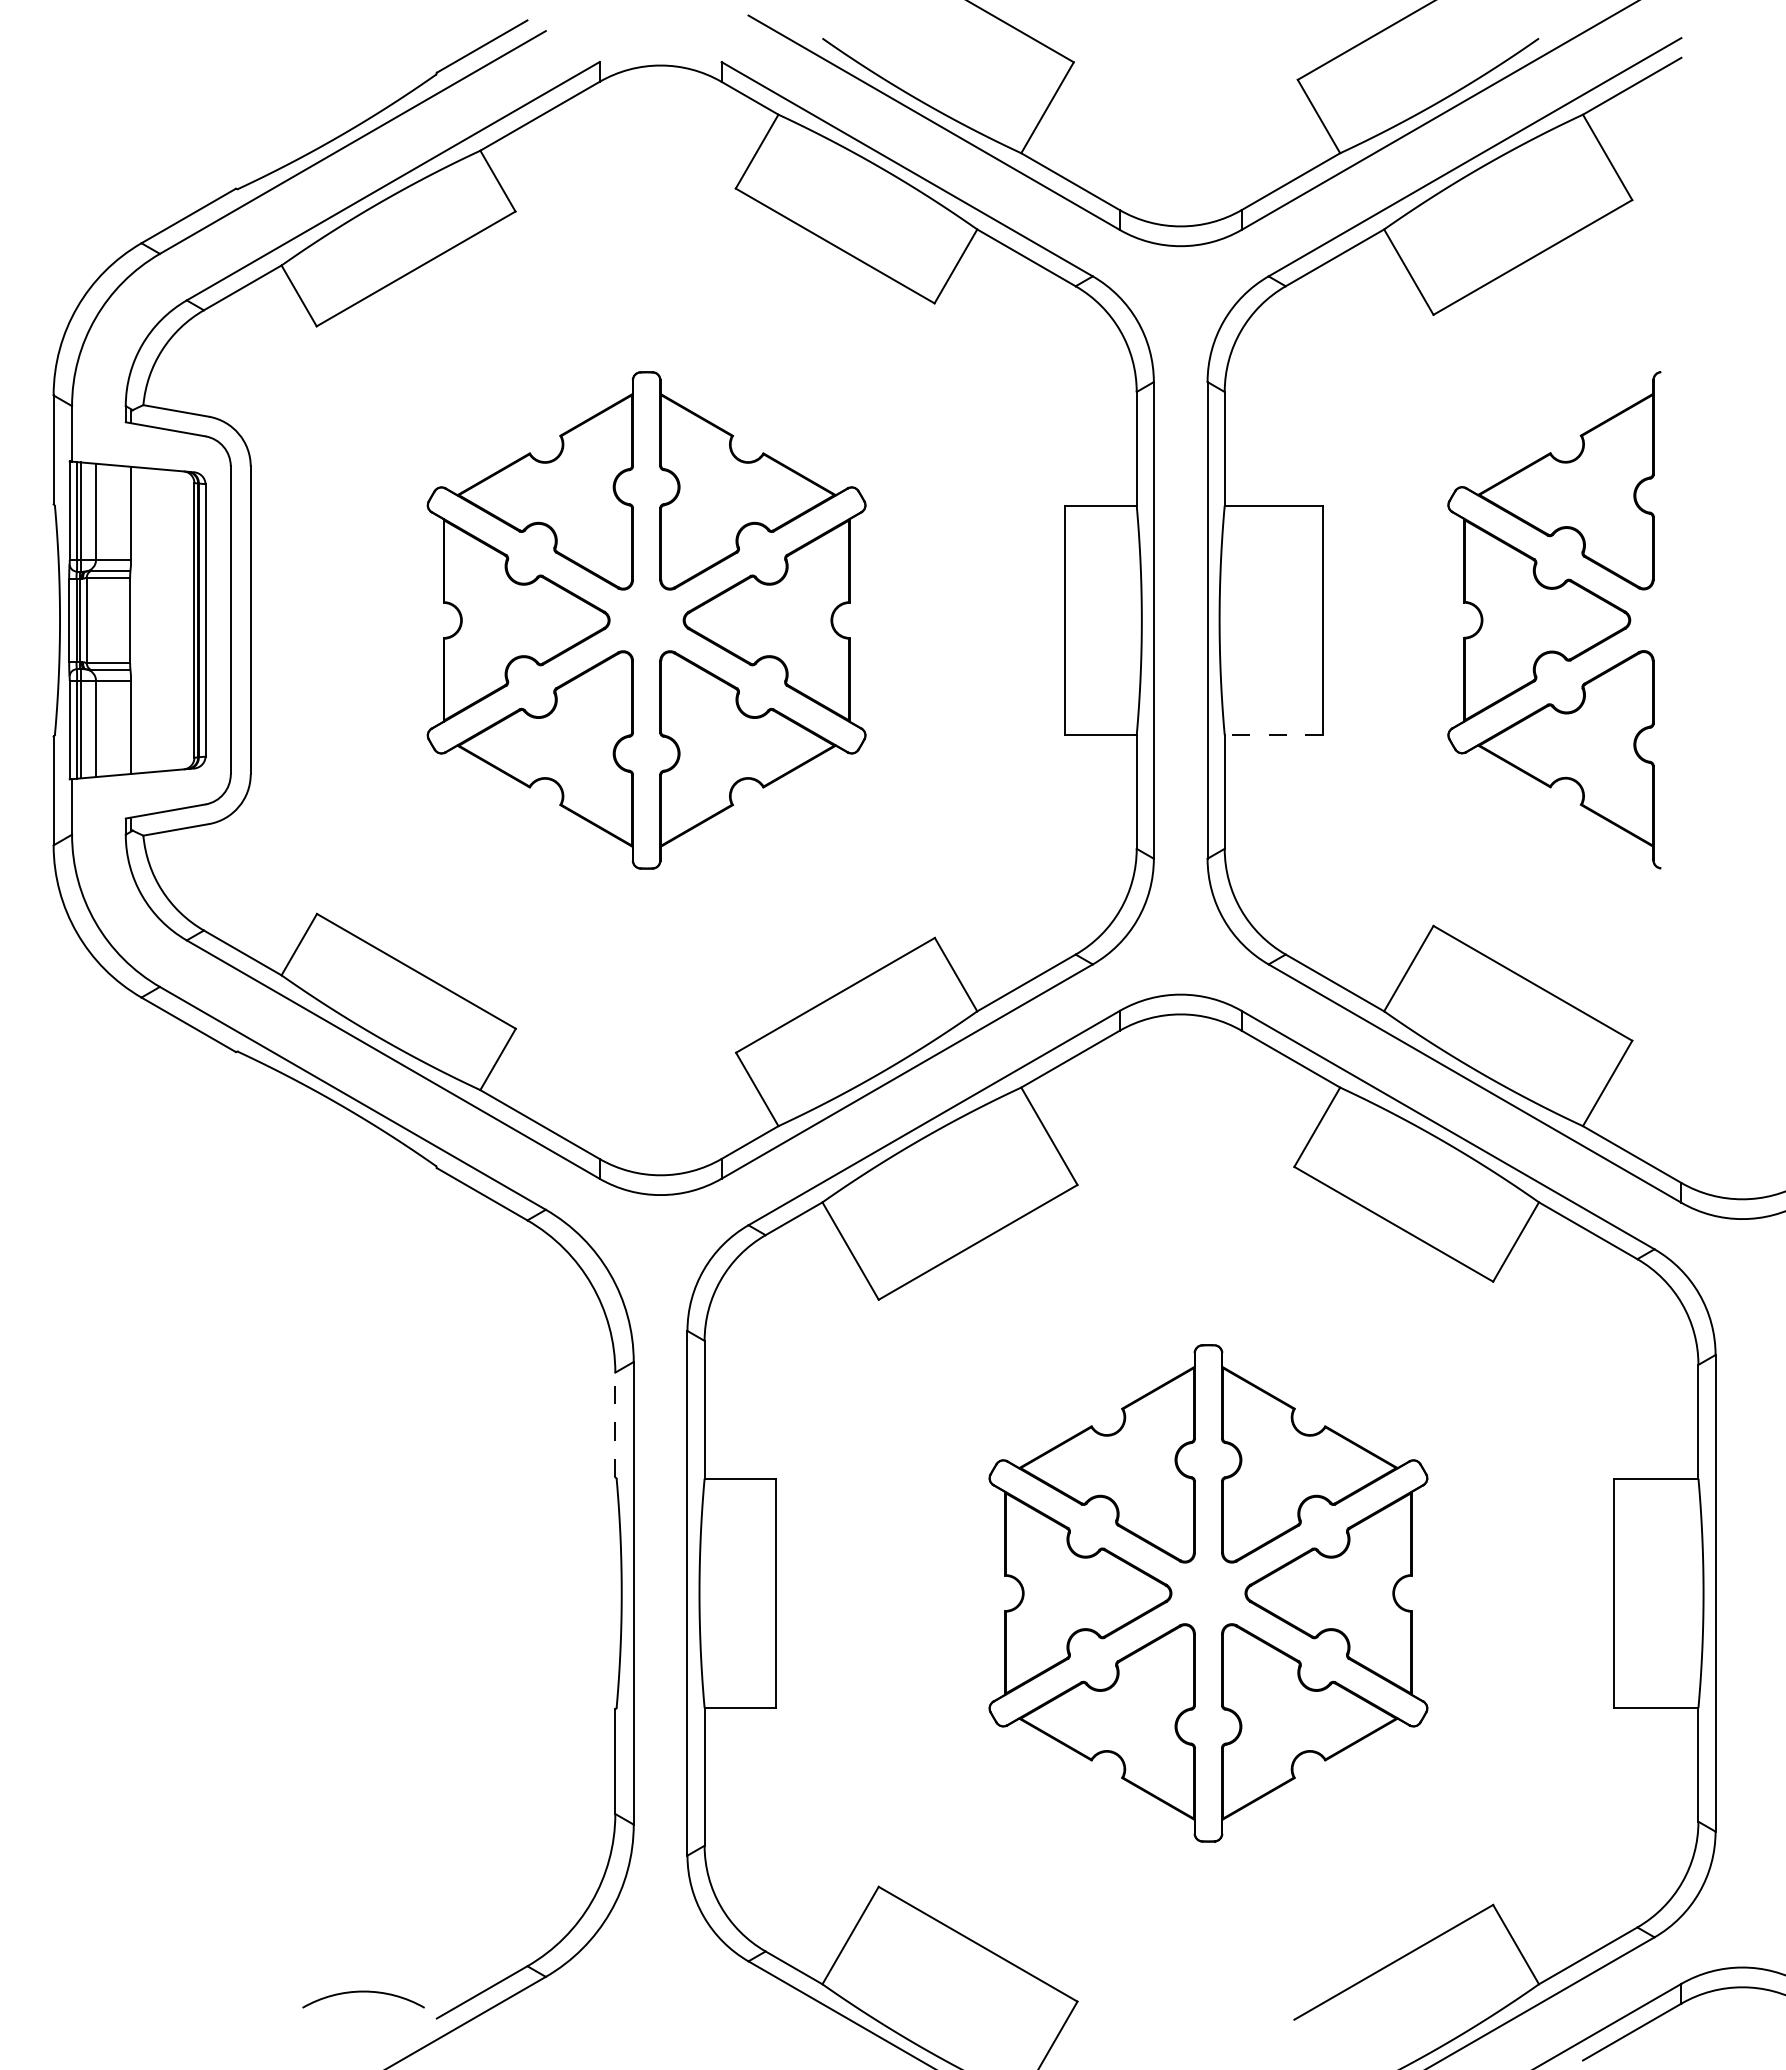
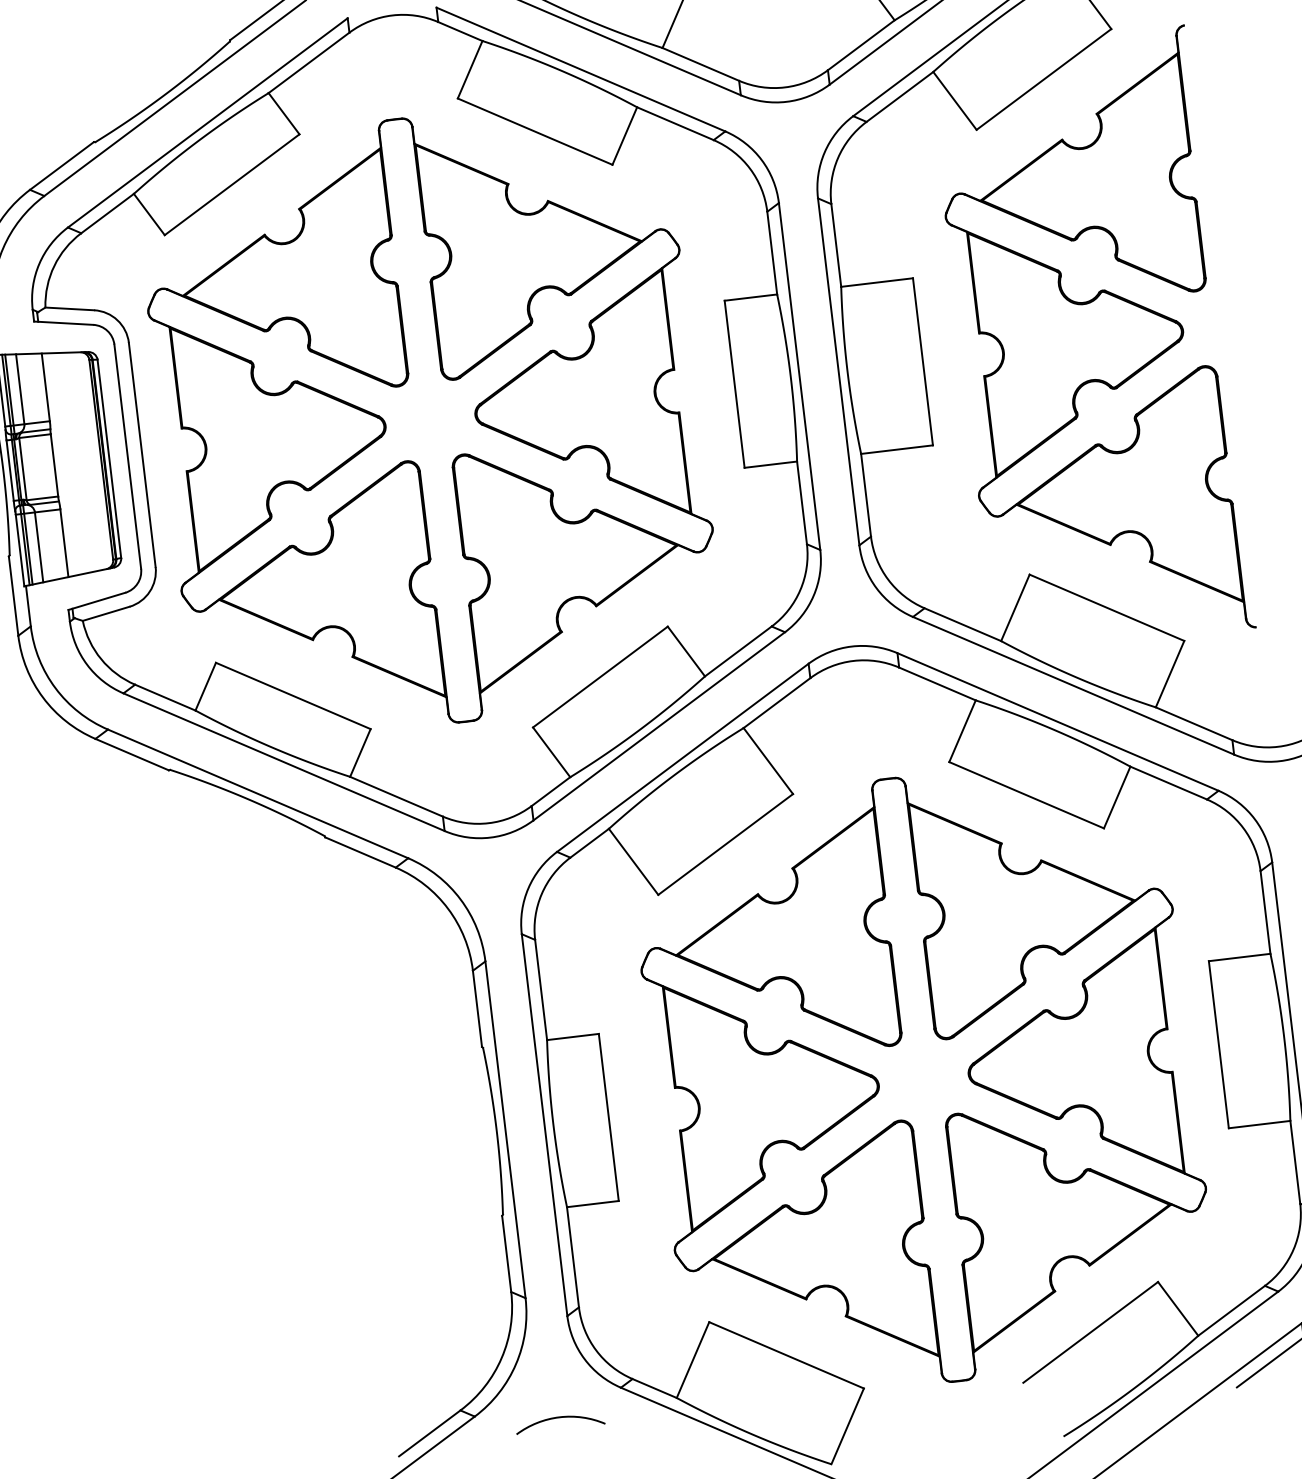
part: (1554, 619) -> (1091, 341), size x1.67
part: (646, 620) -> (430, 420), size x1.67
line: (1273, 735) -> (896, 449), dashed -> solid
line: (615, 1424) -> (477, 1008), dashed -> solid
part: (1208, 1593) -> (923, 1080), size x1.67
arc: (363, 1992) -> (559, 1418), moved

